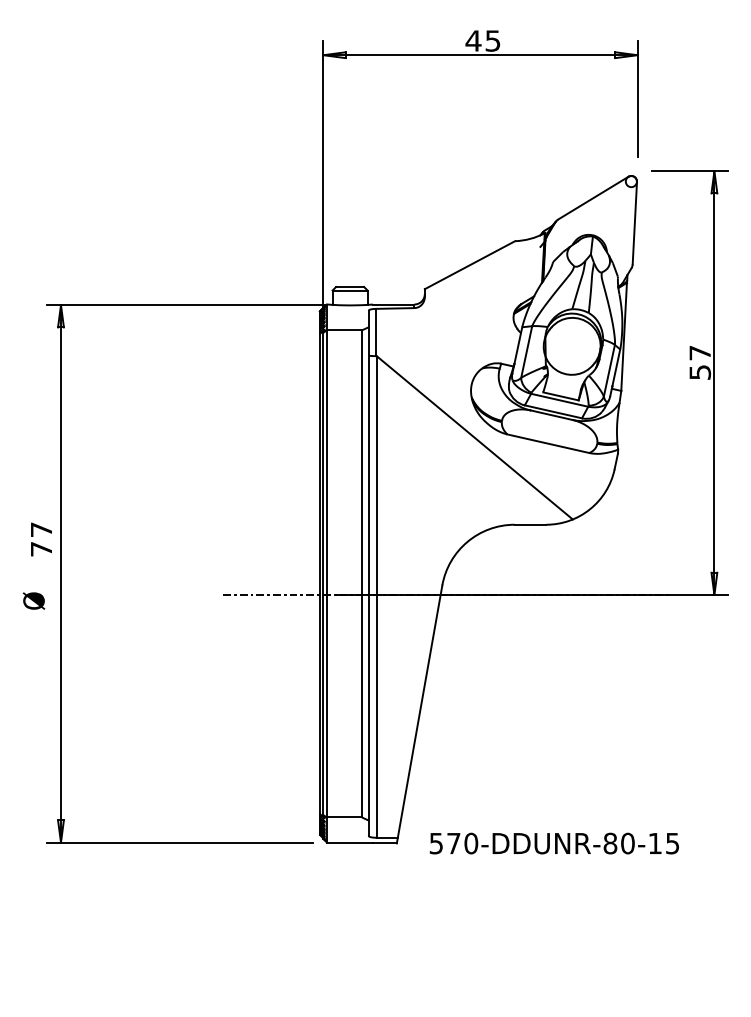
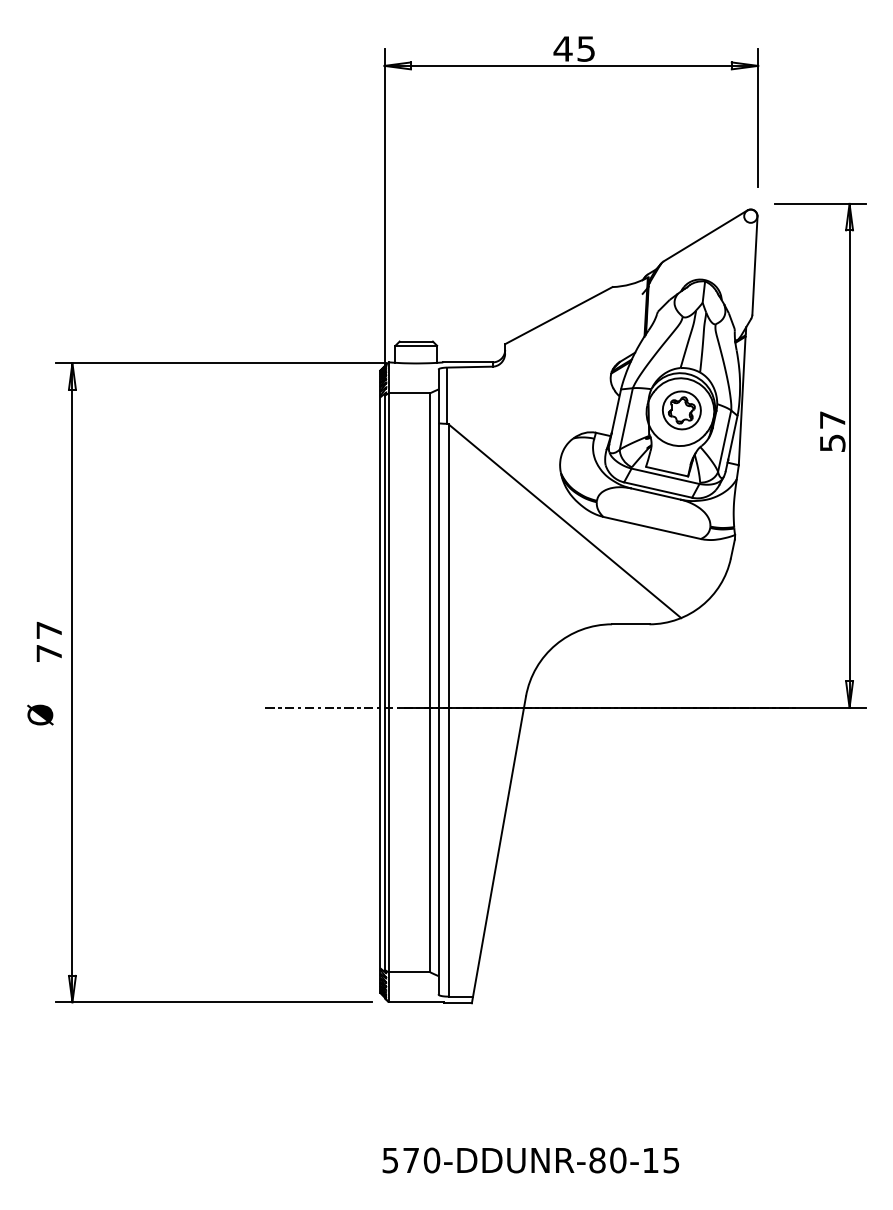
part: (573, 344) -> (681, 409), added
text: (553, 843) -> (529, 1160), moved

